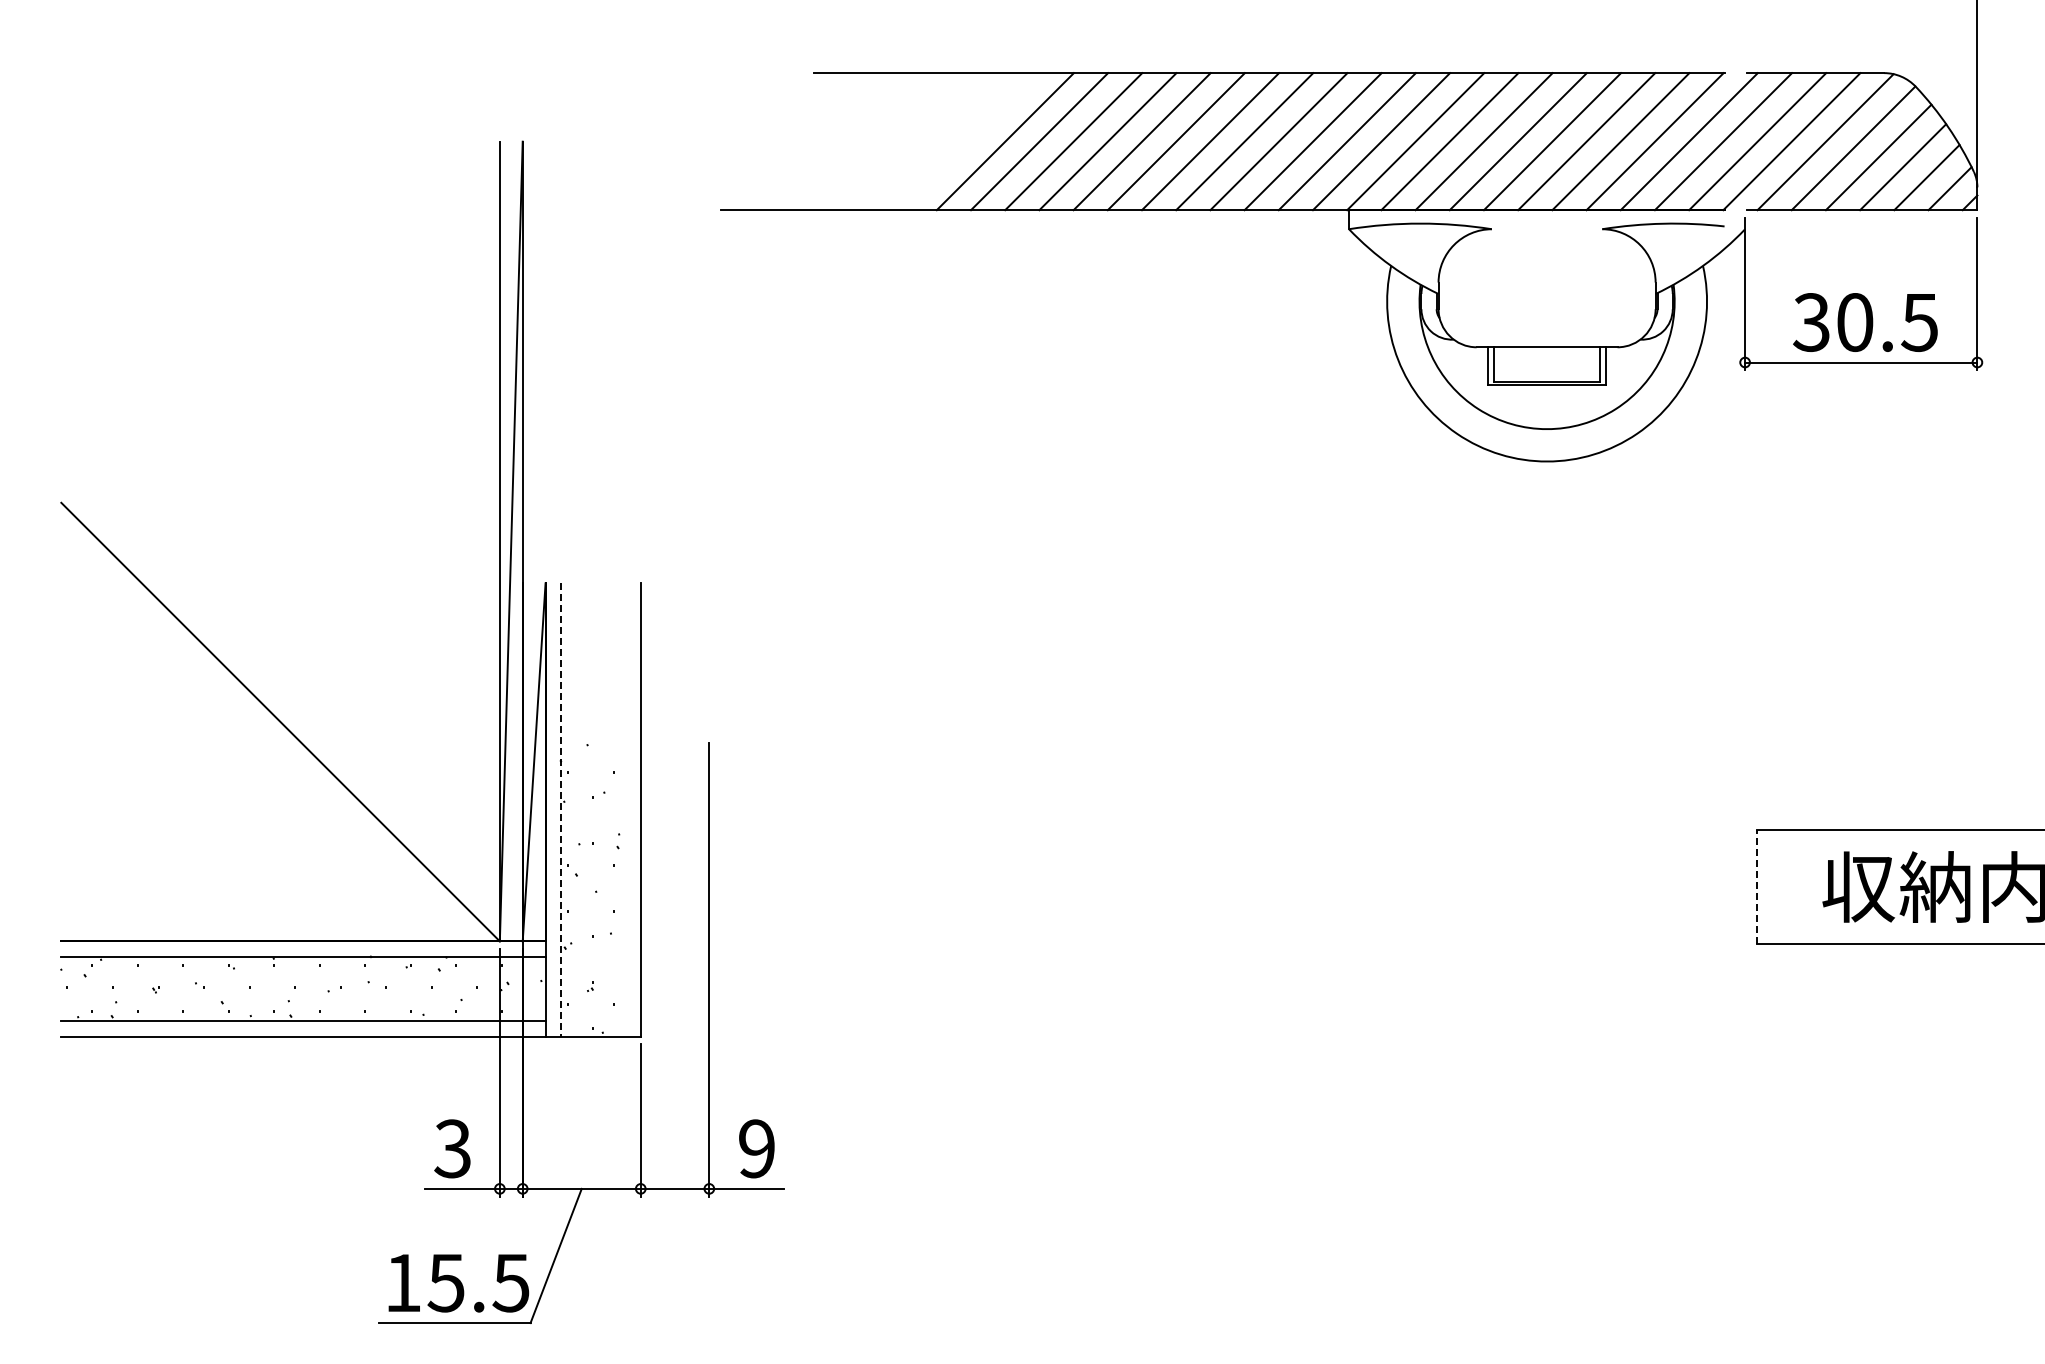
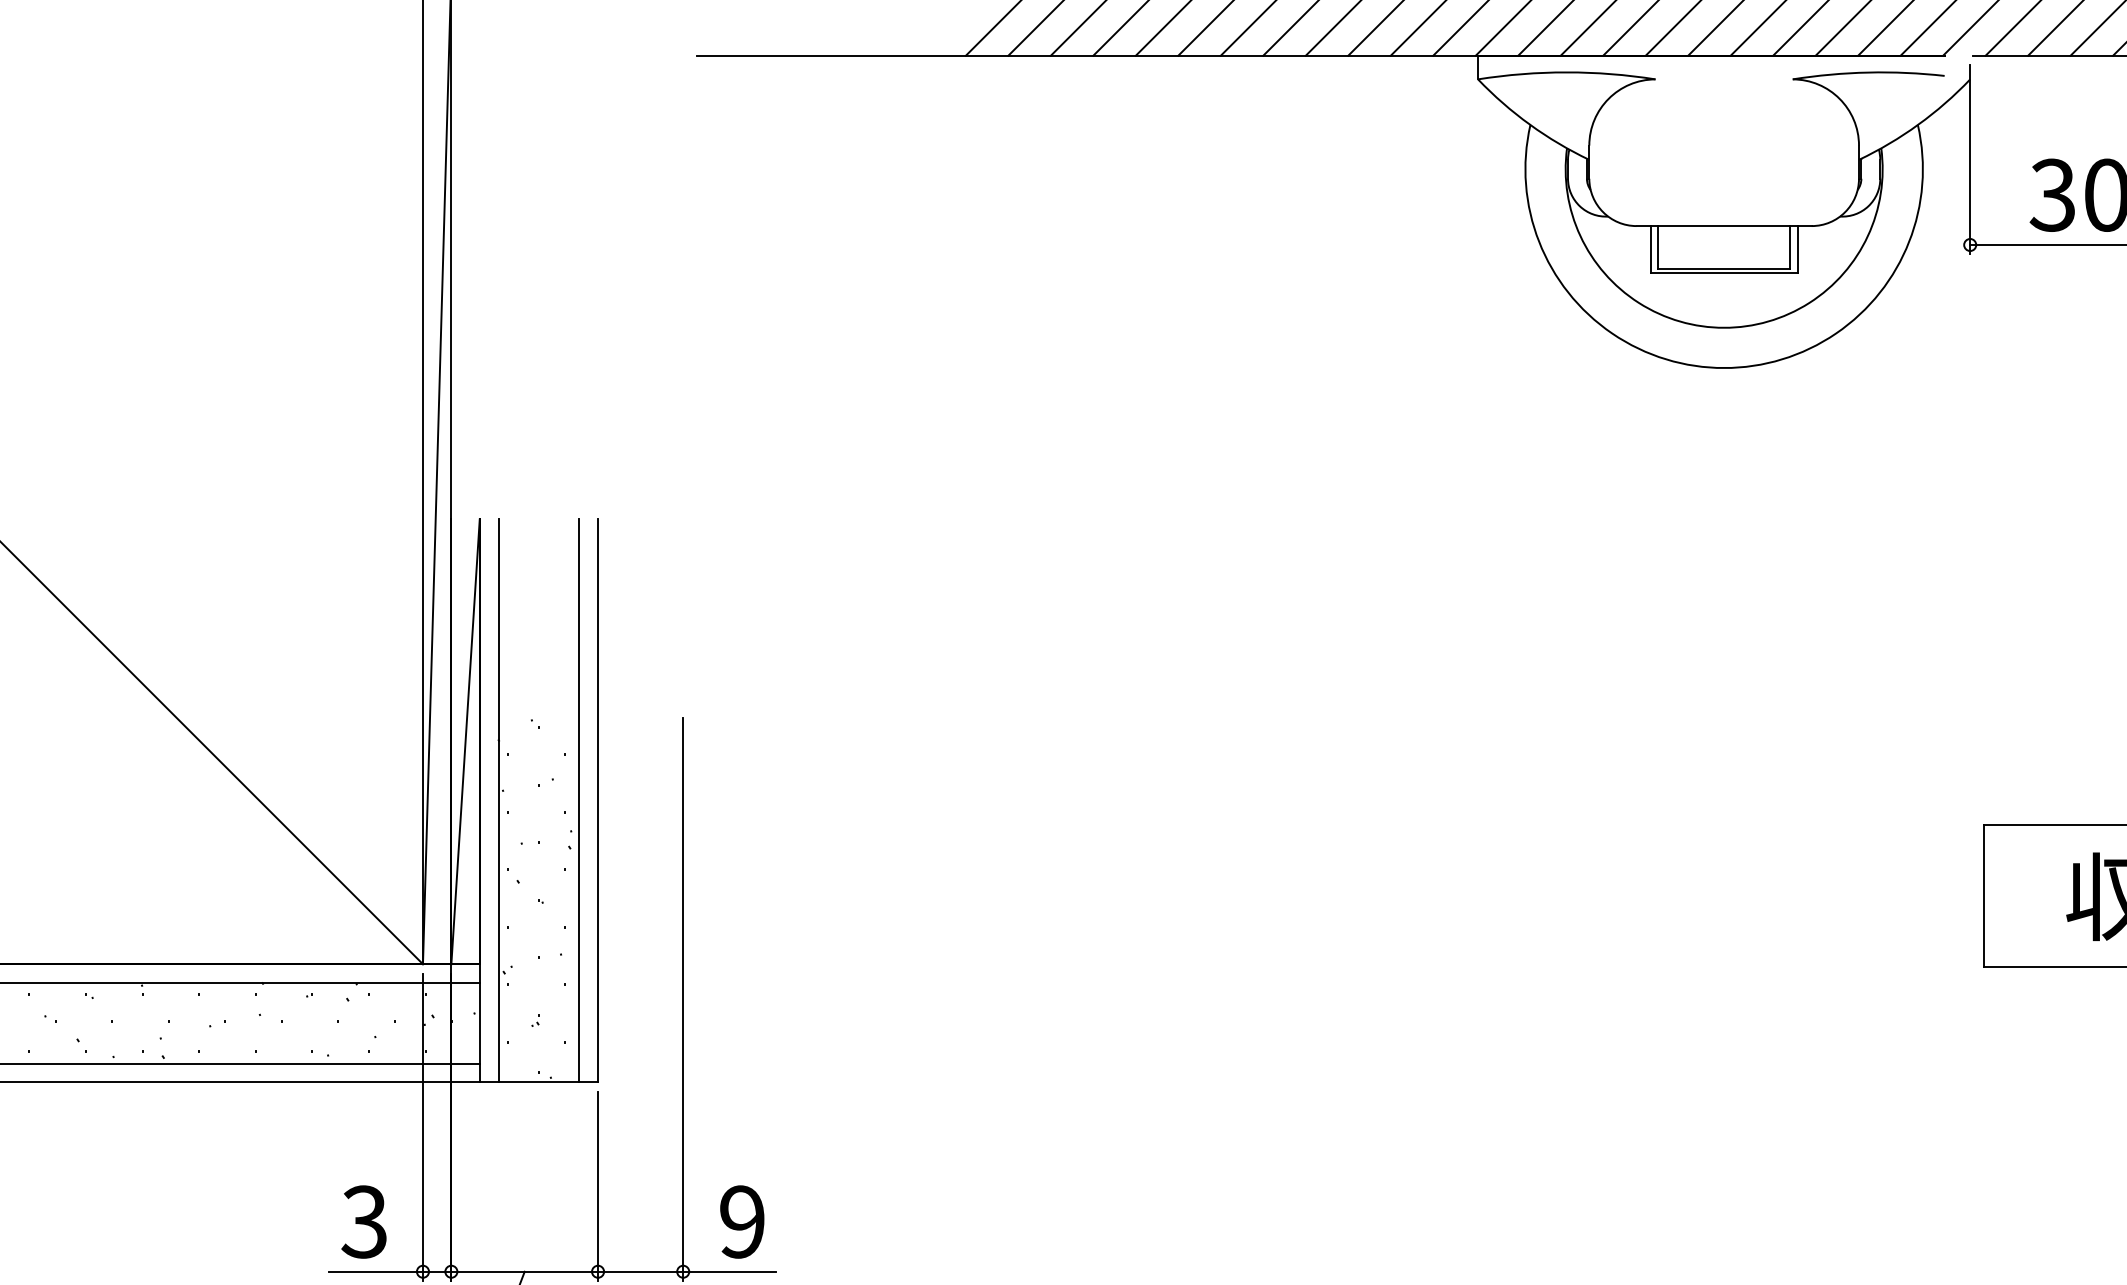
line: (560, 809) -> (498, 800), dashed -> solid
line: (625, 809) -> (579, 800), added
line: (1756, 886) -> (1984, 896), dashed -> solid

